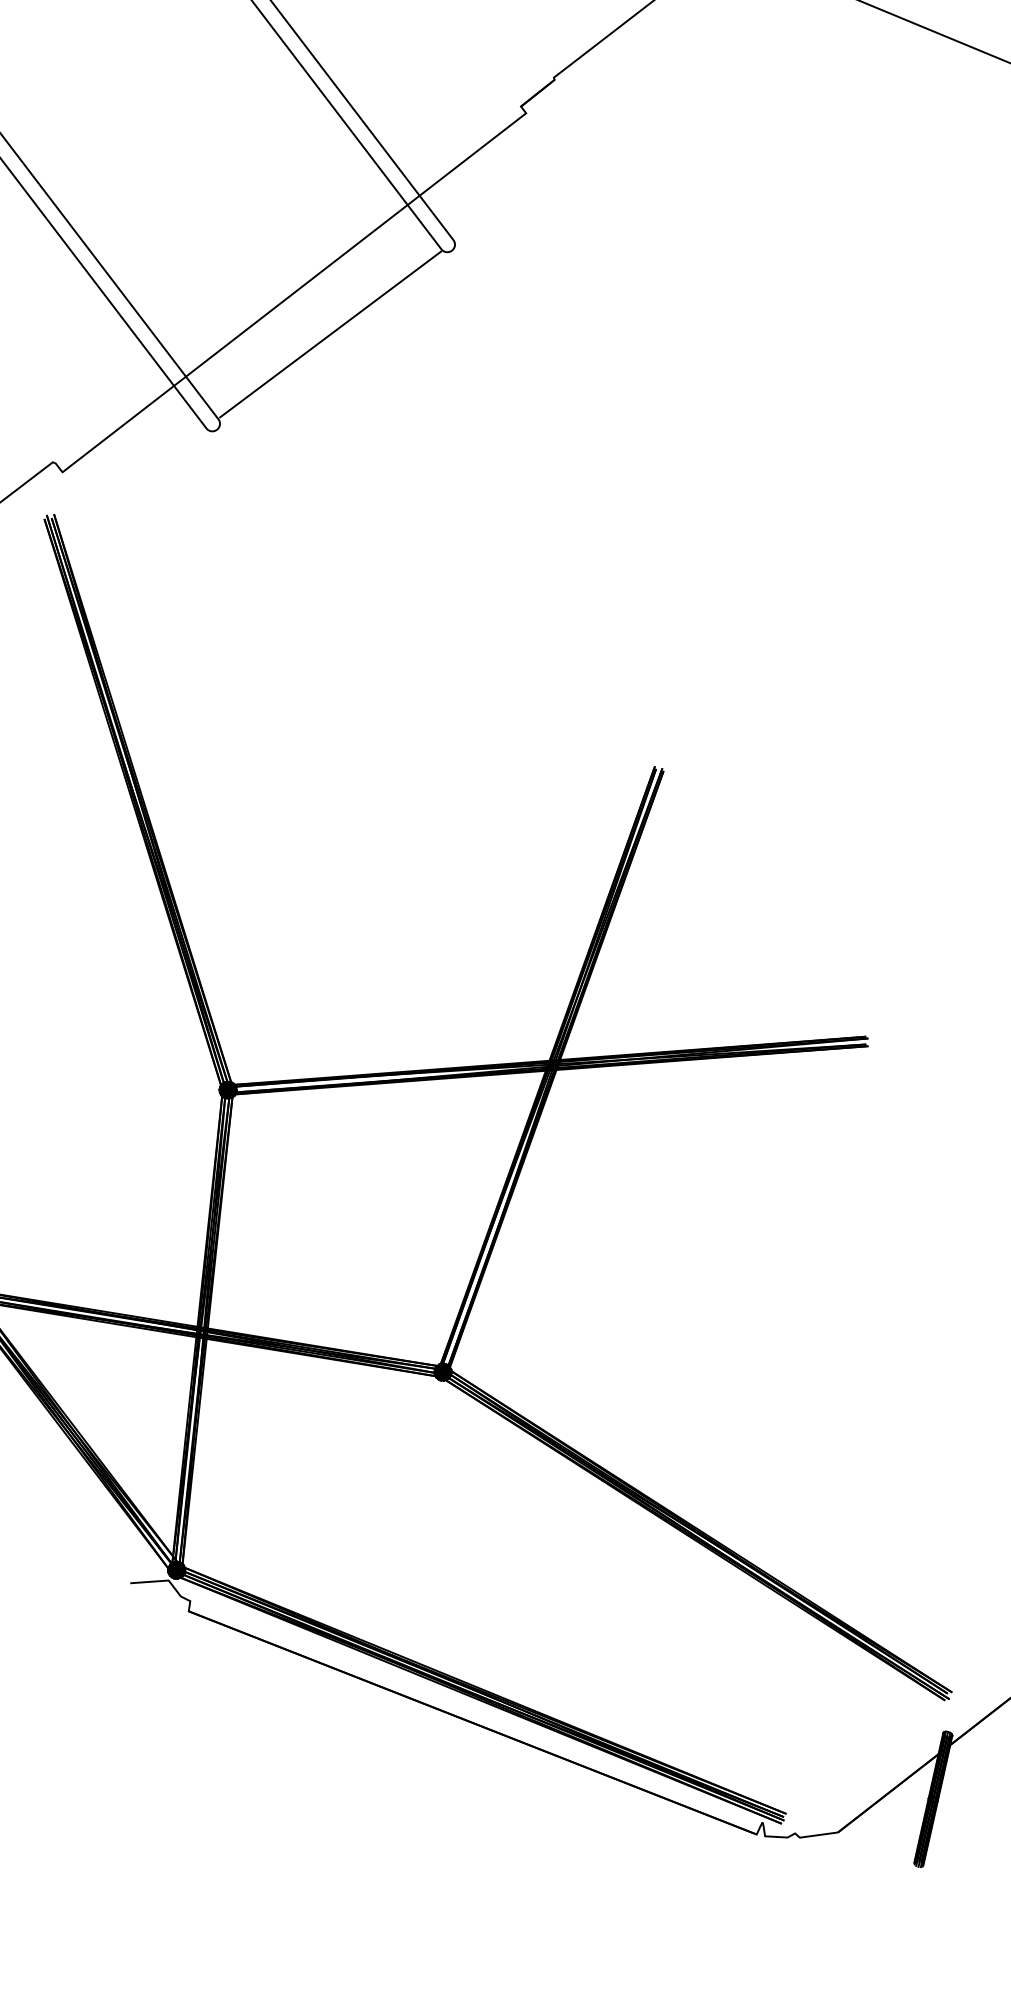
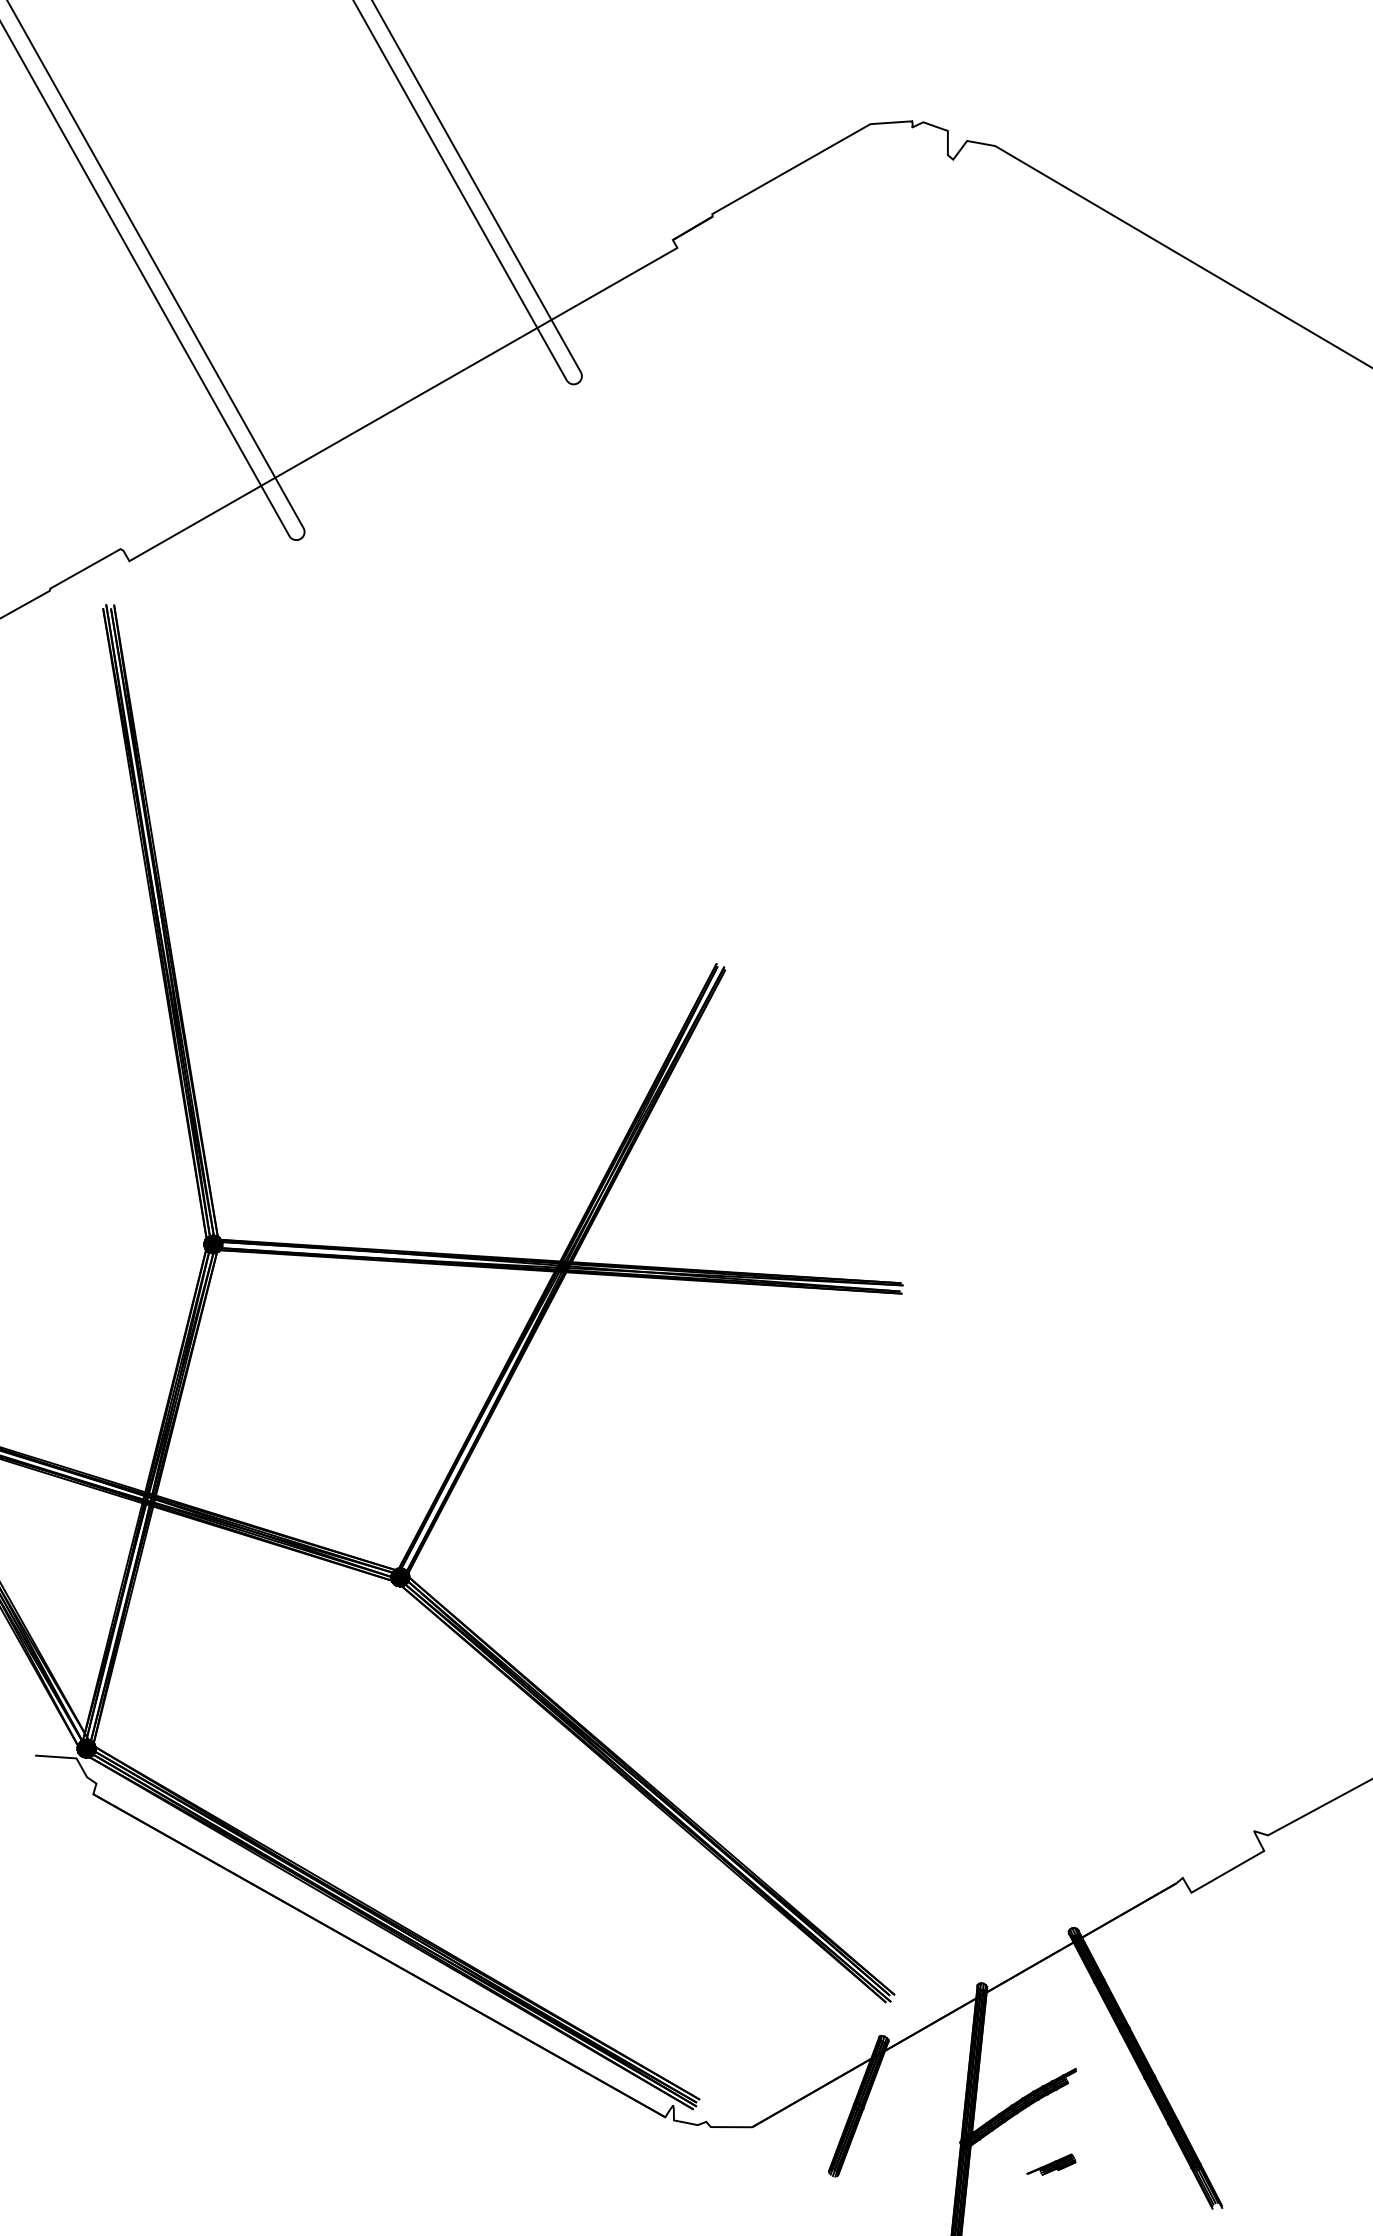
line: (330, 334) -> (435, 454), removed

